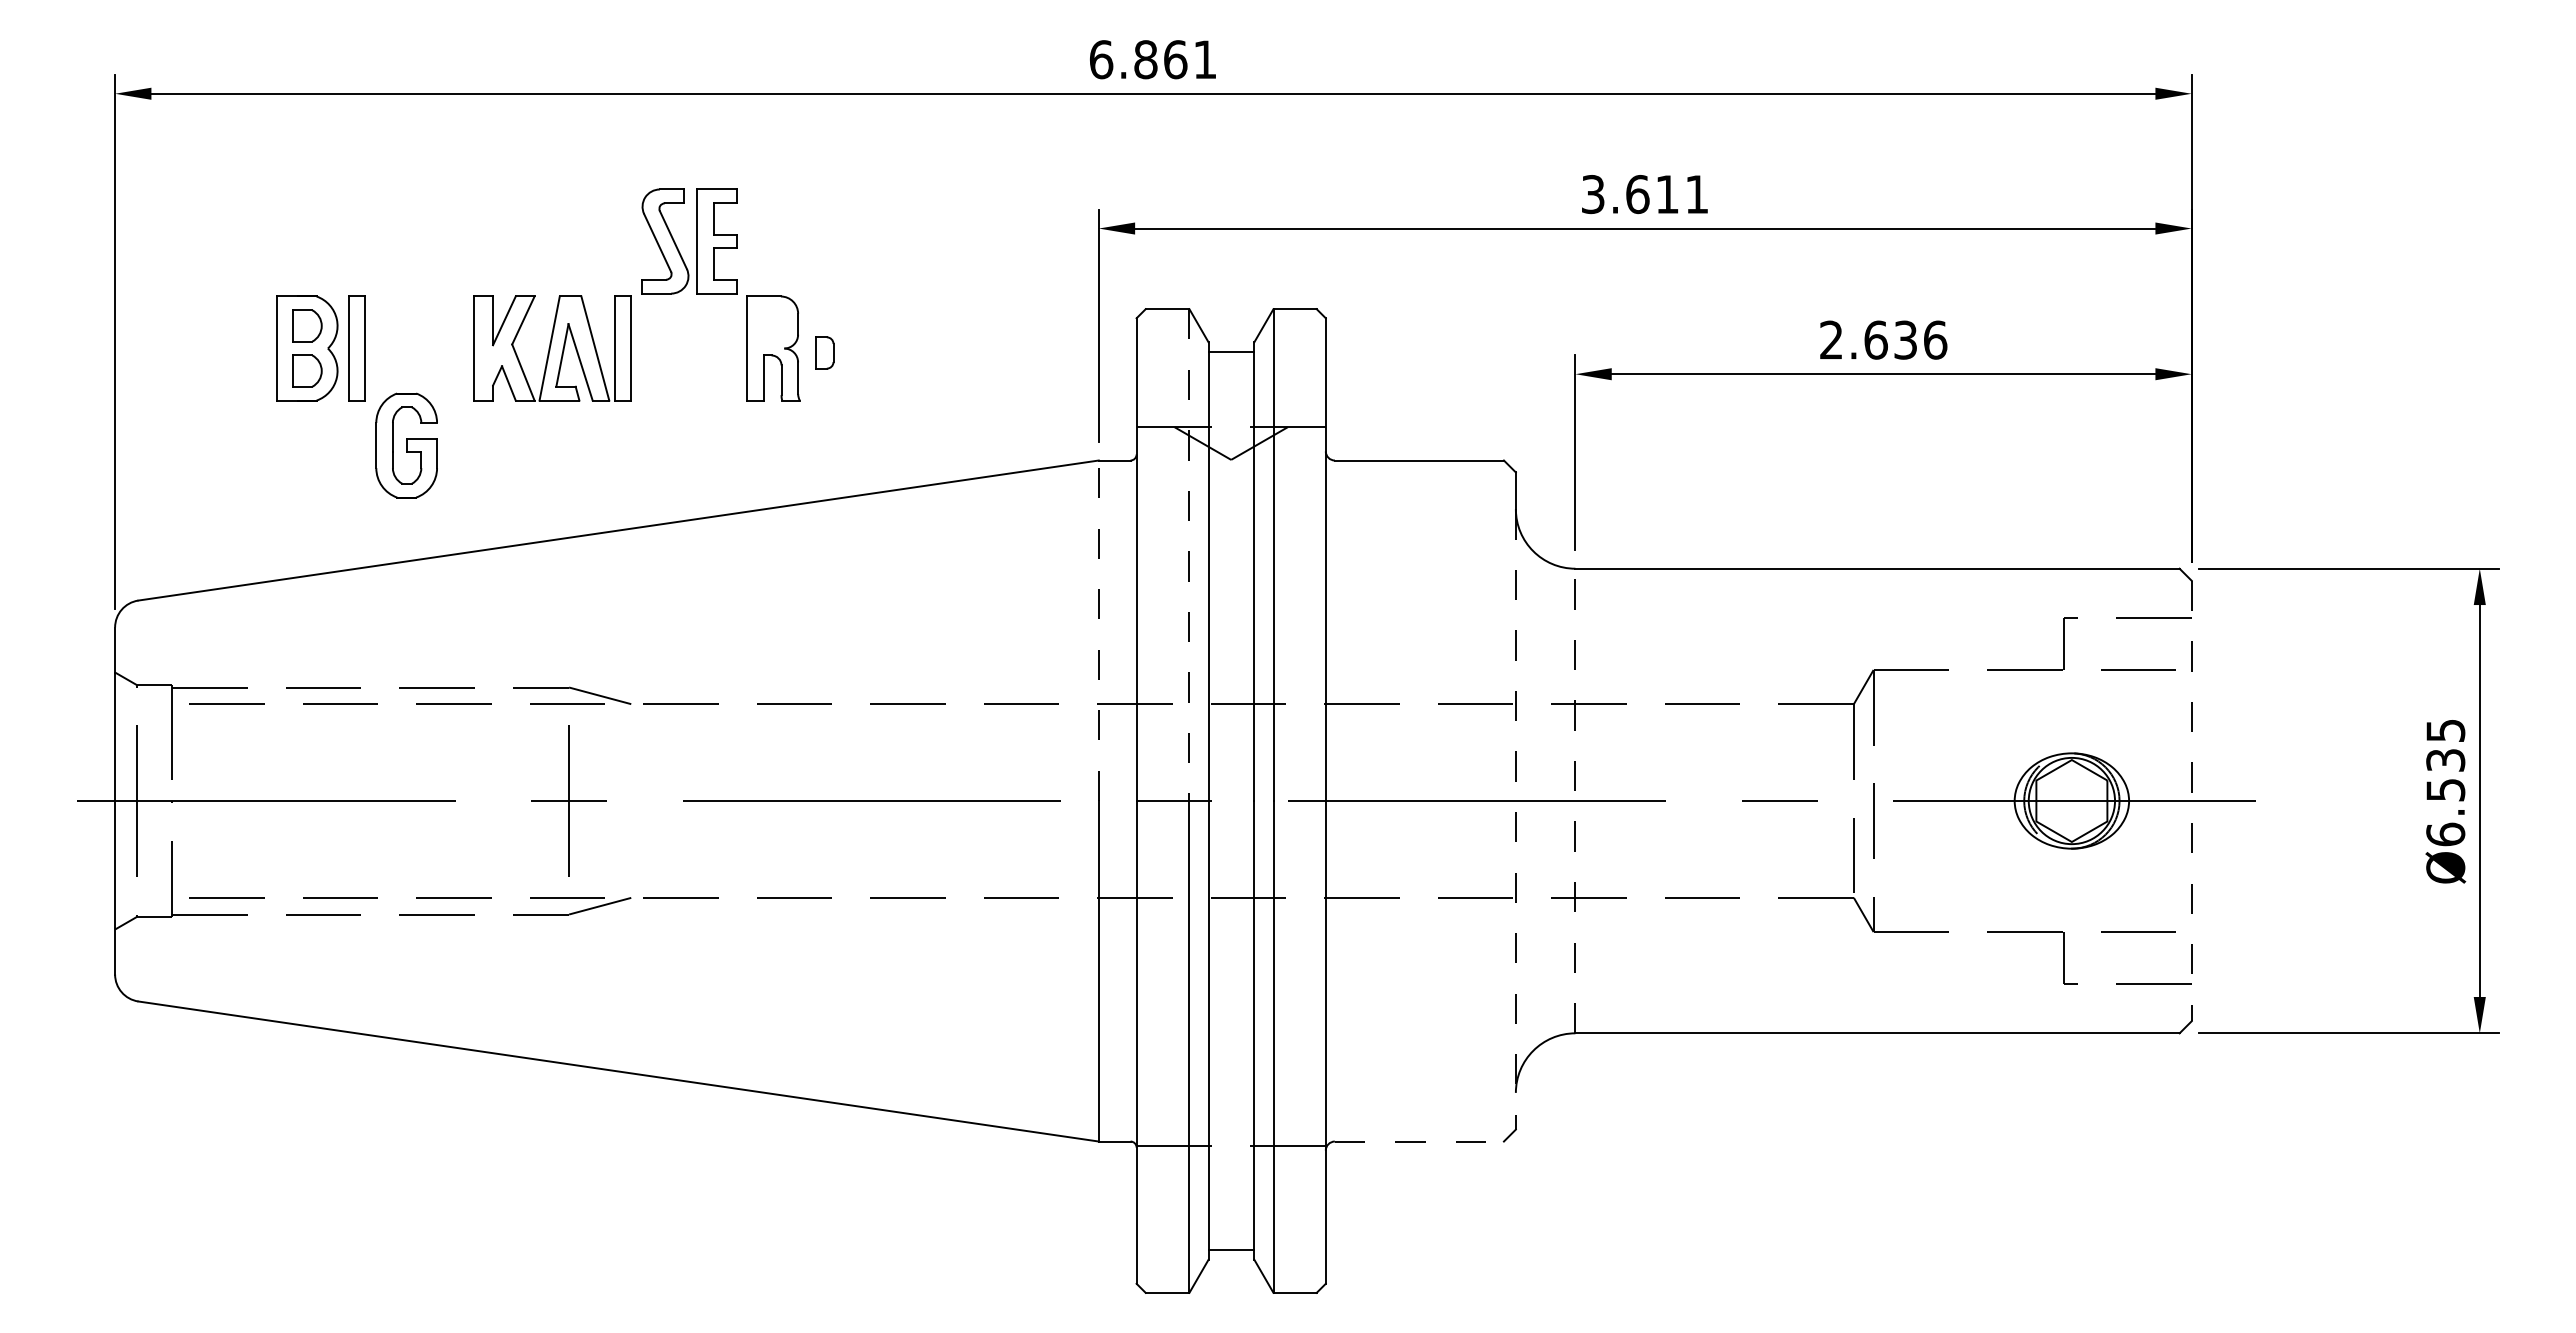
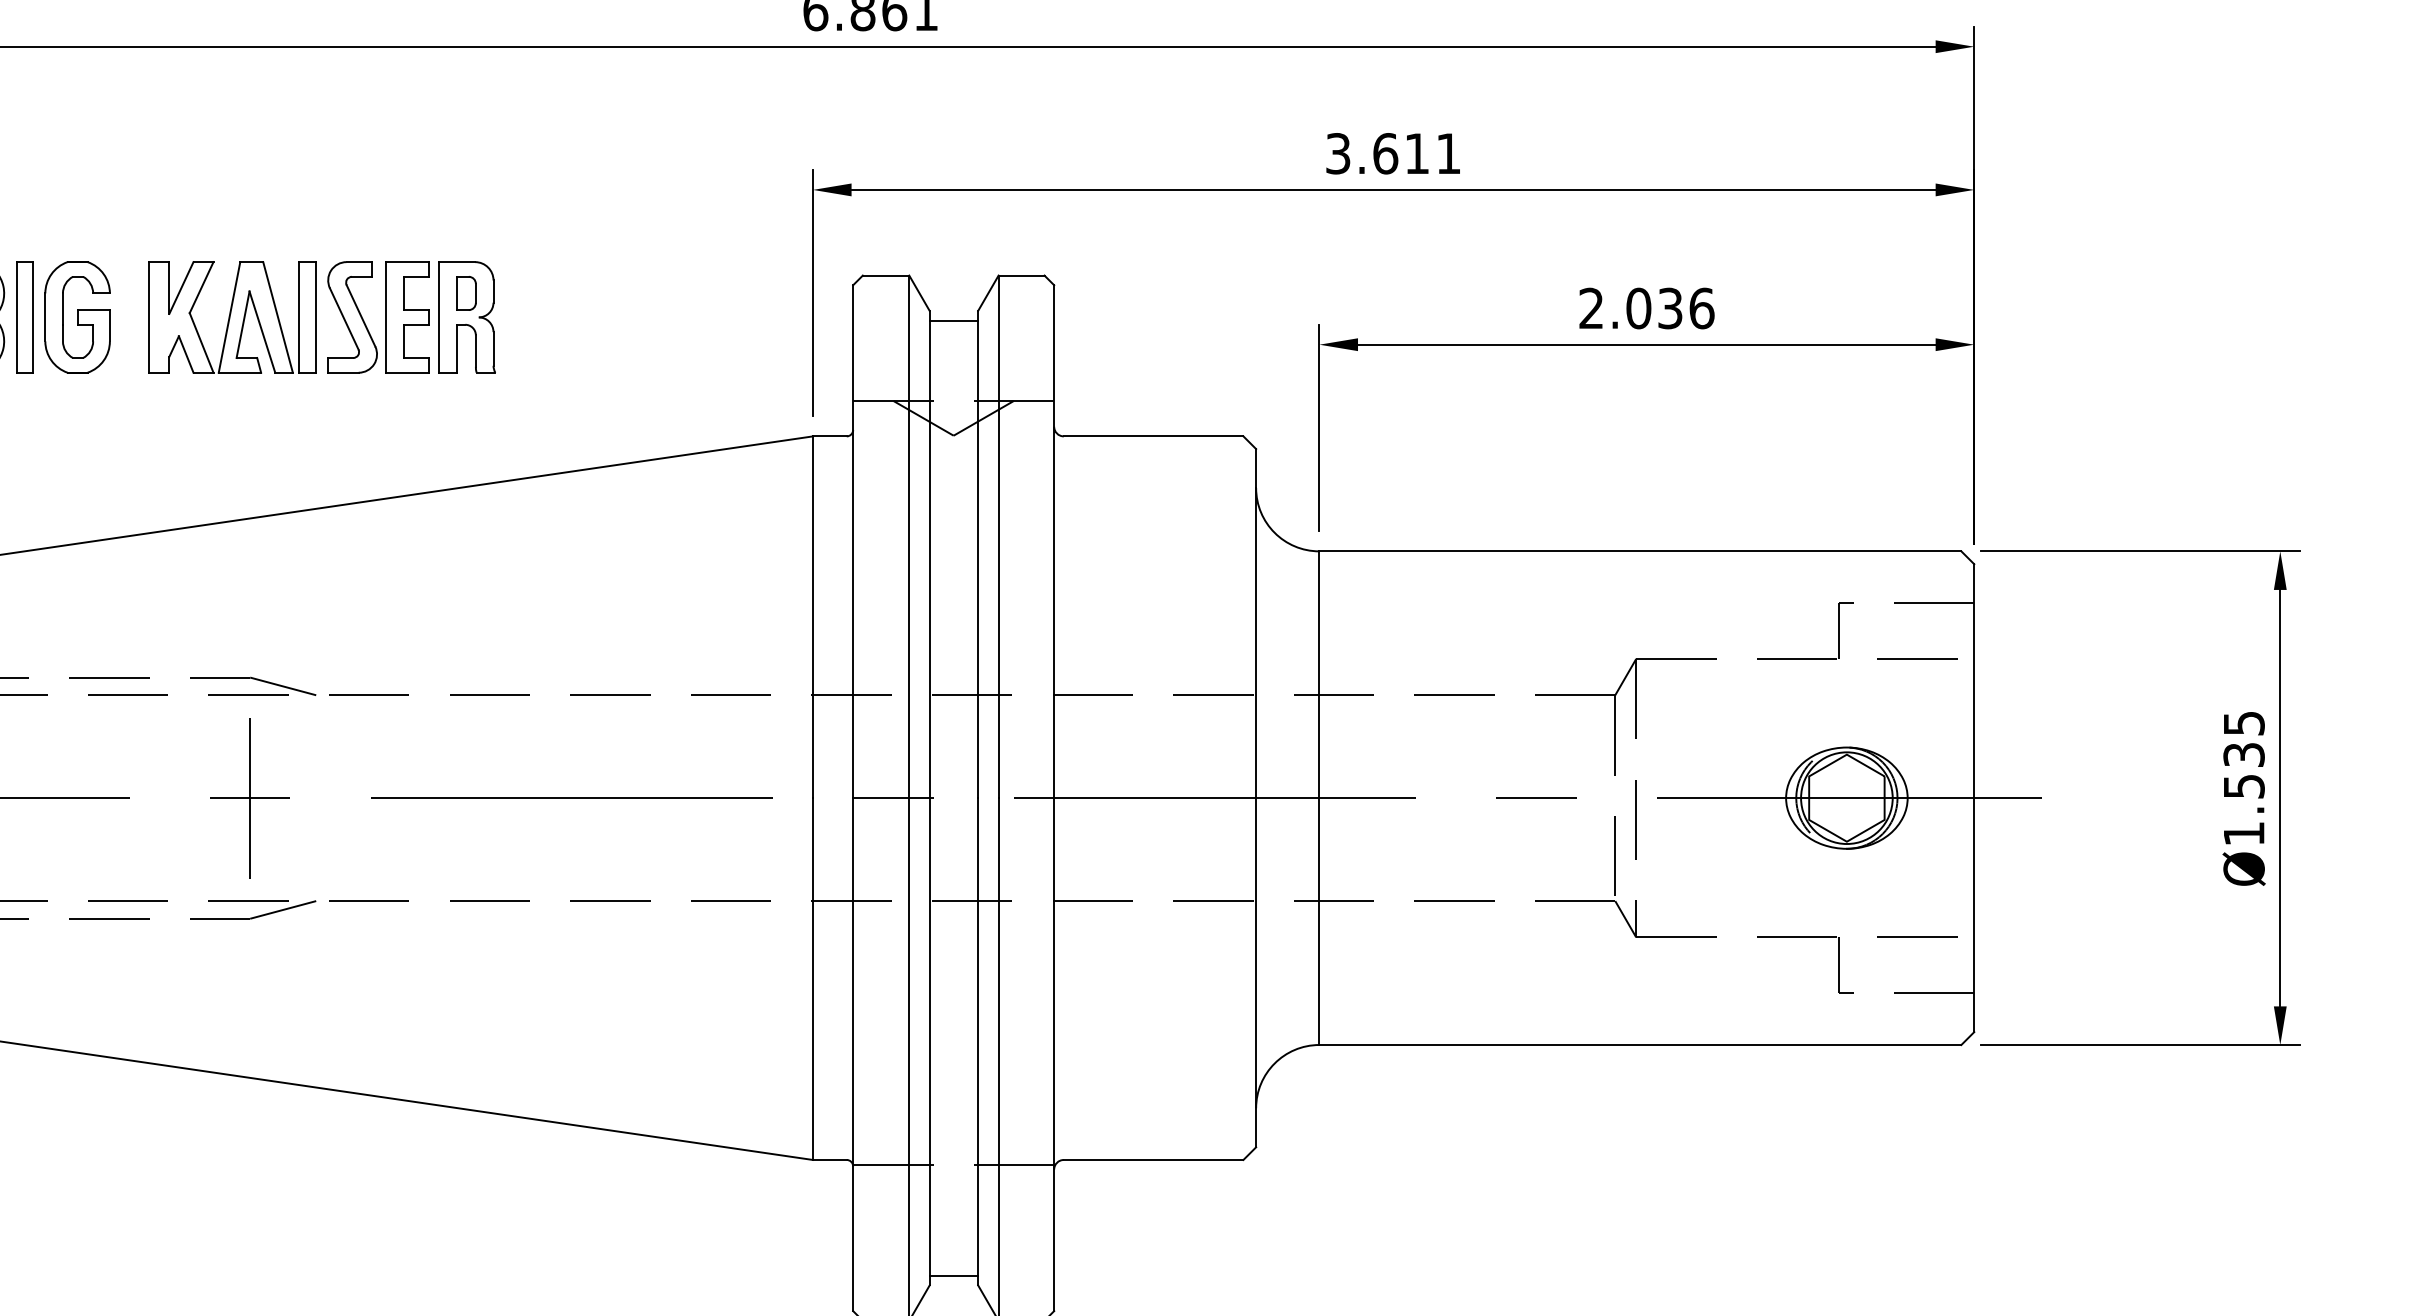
part: (696, 241) -> (385, 317), moved
text: (1875, 339) -> (1638, 307), 2.636 -> 2.036
part: (824, 352) -> (466, 292), moved
part: (406, 445) -> (77, 317), moved
line: (1189, 555) -> (909, 537), dashed -> solid
line: (1098, 630) -> (812, 616), dashed -> solid
line: (1575, 800) -> (1319, 797), dashed -> solid
line: (2191, 801) -> (1973, 798), dashed -> solid
line: (1515, 819) -> (1255, 817), dashed -> solid
text: (2445, 834) -> (2243, 833), Ø6.535 -> Ø1.535
line: (1419, 1141) -> (1153, 1159), dashed -> solid

